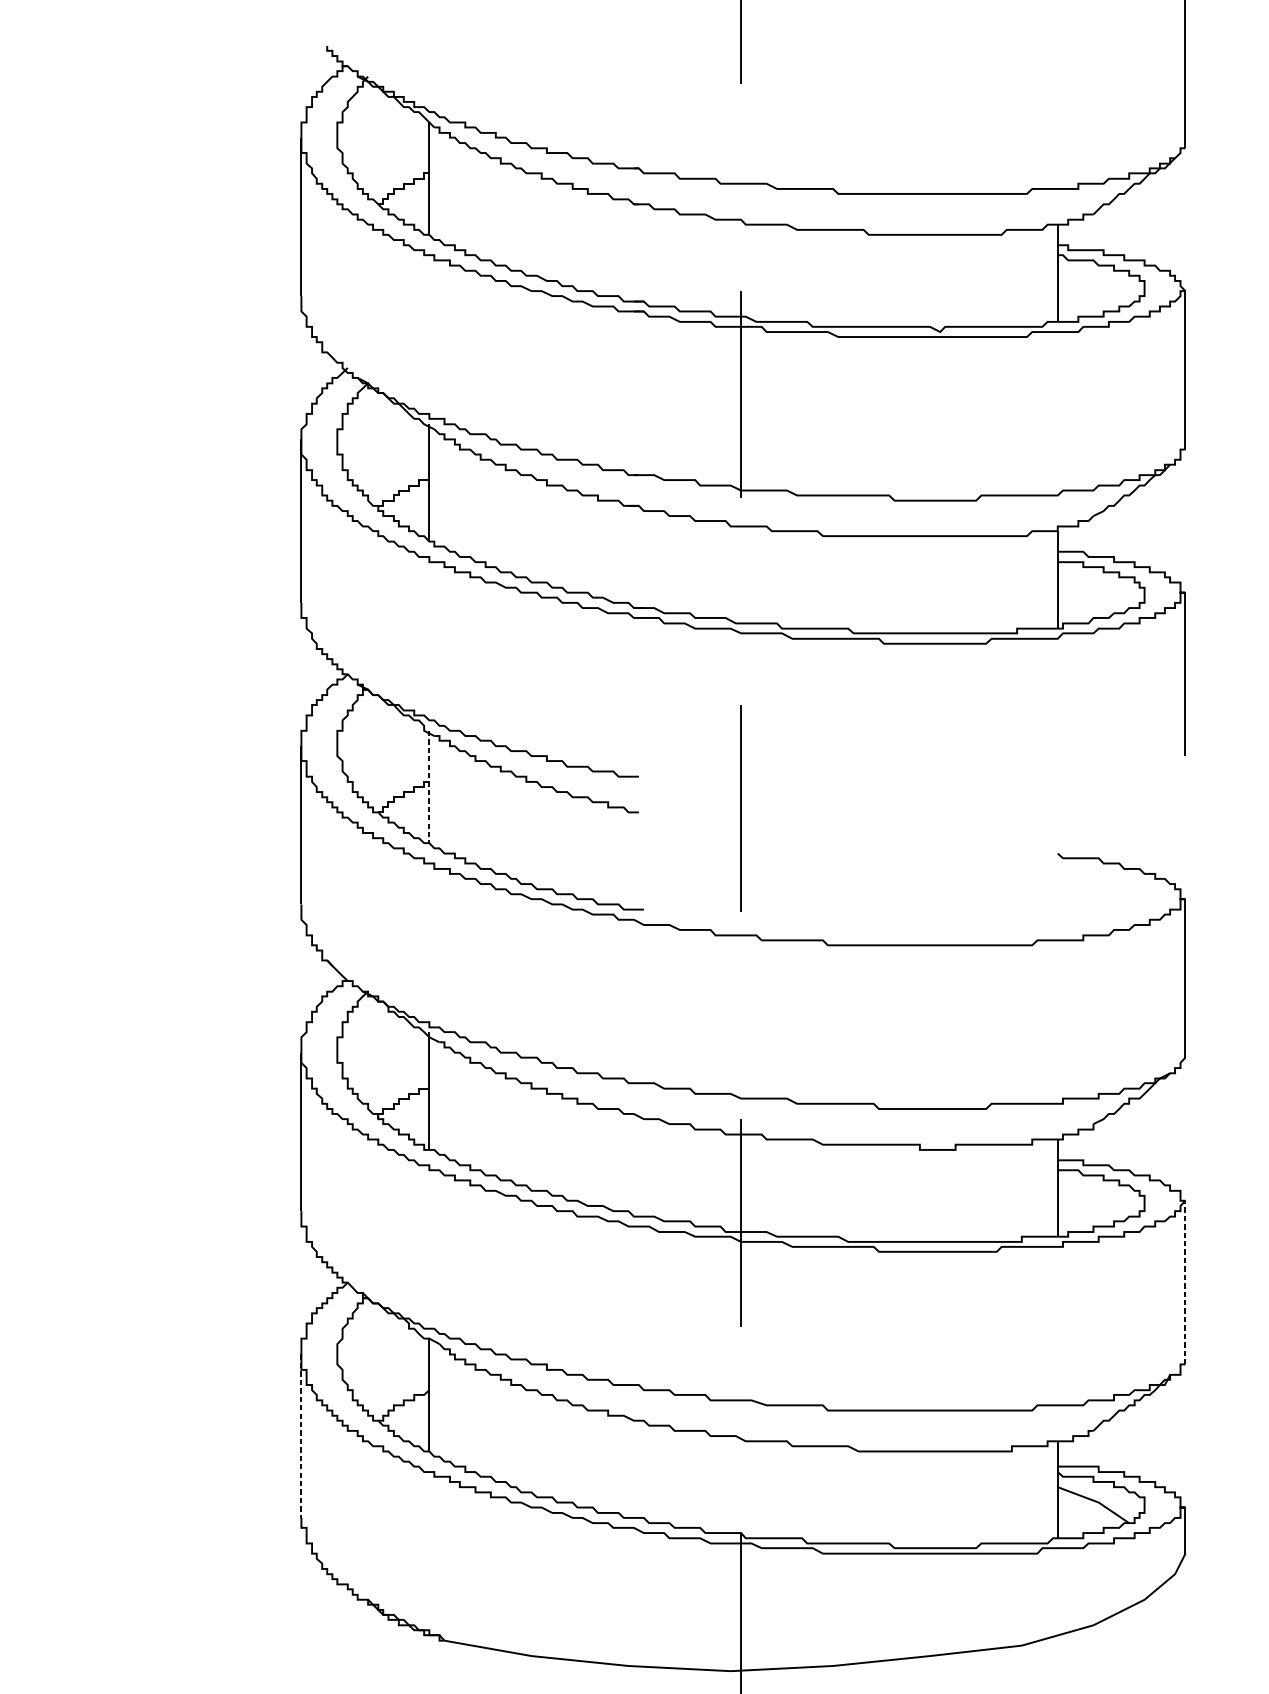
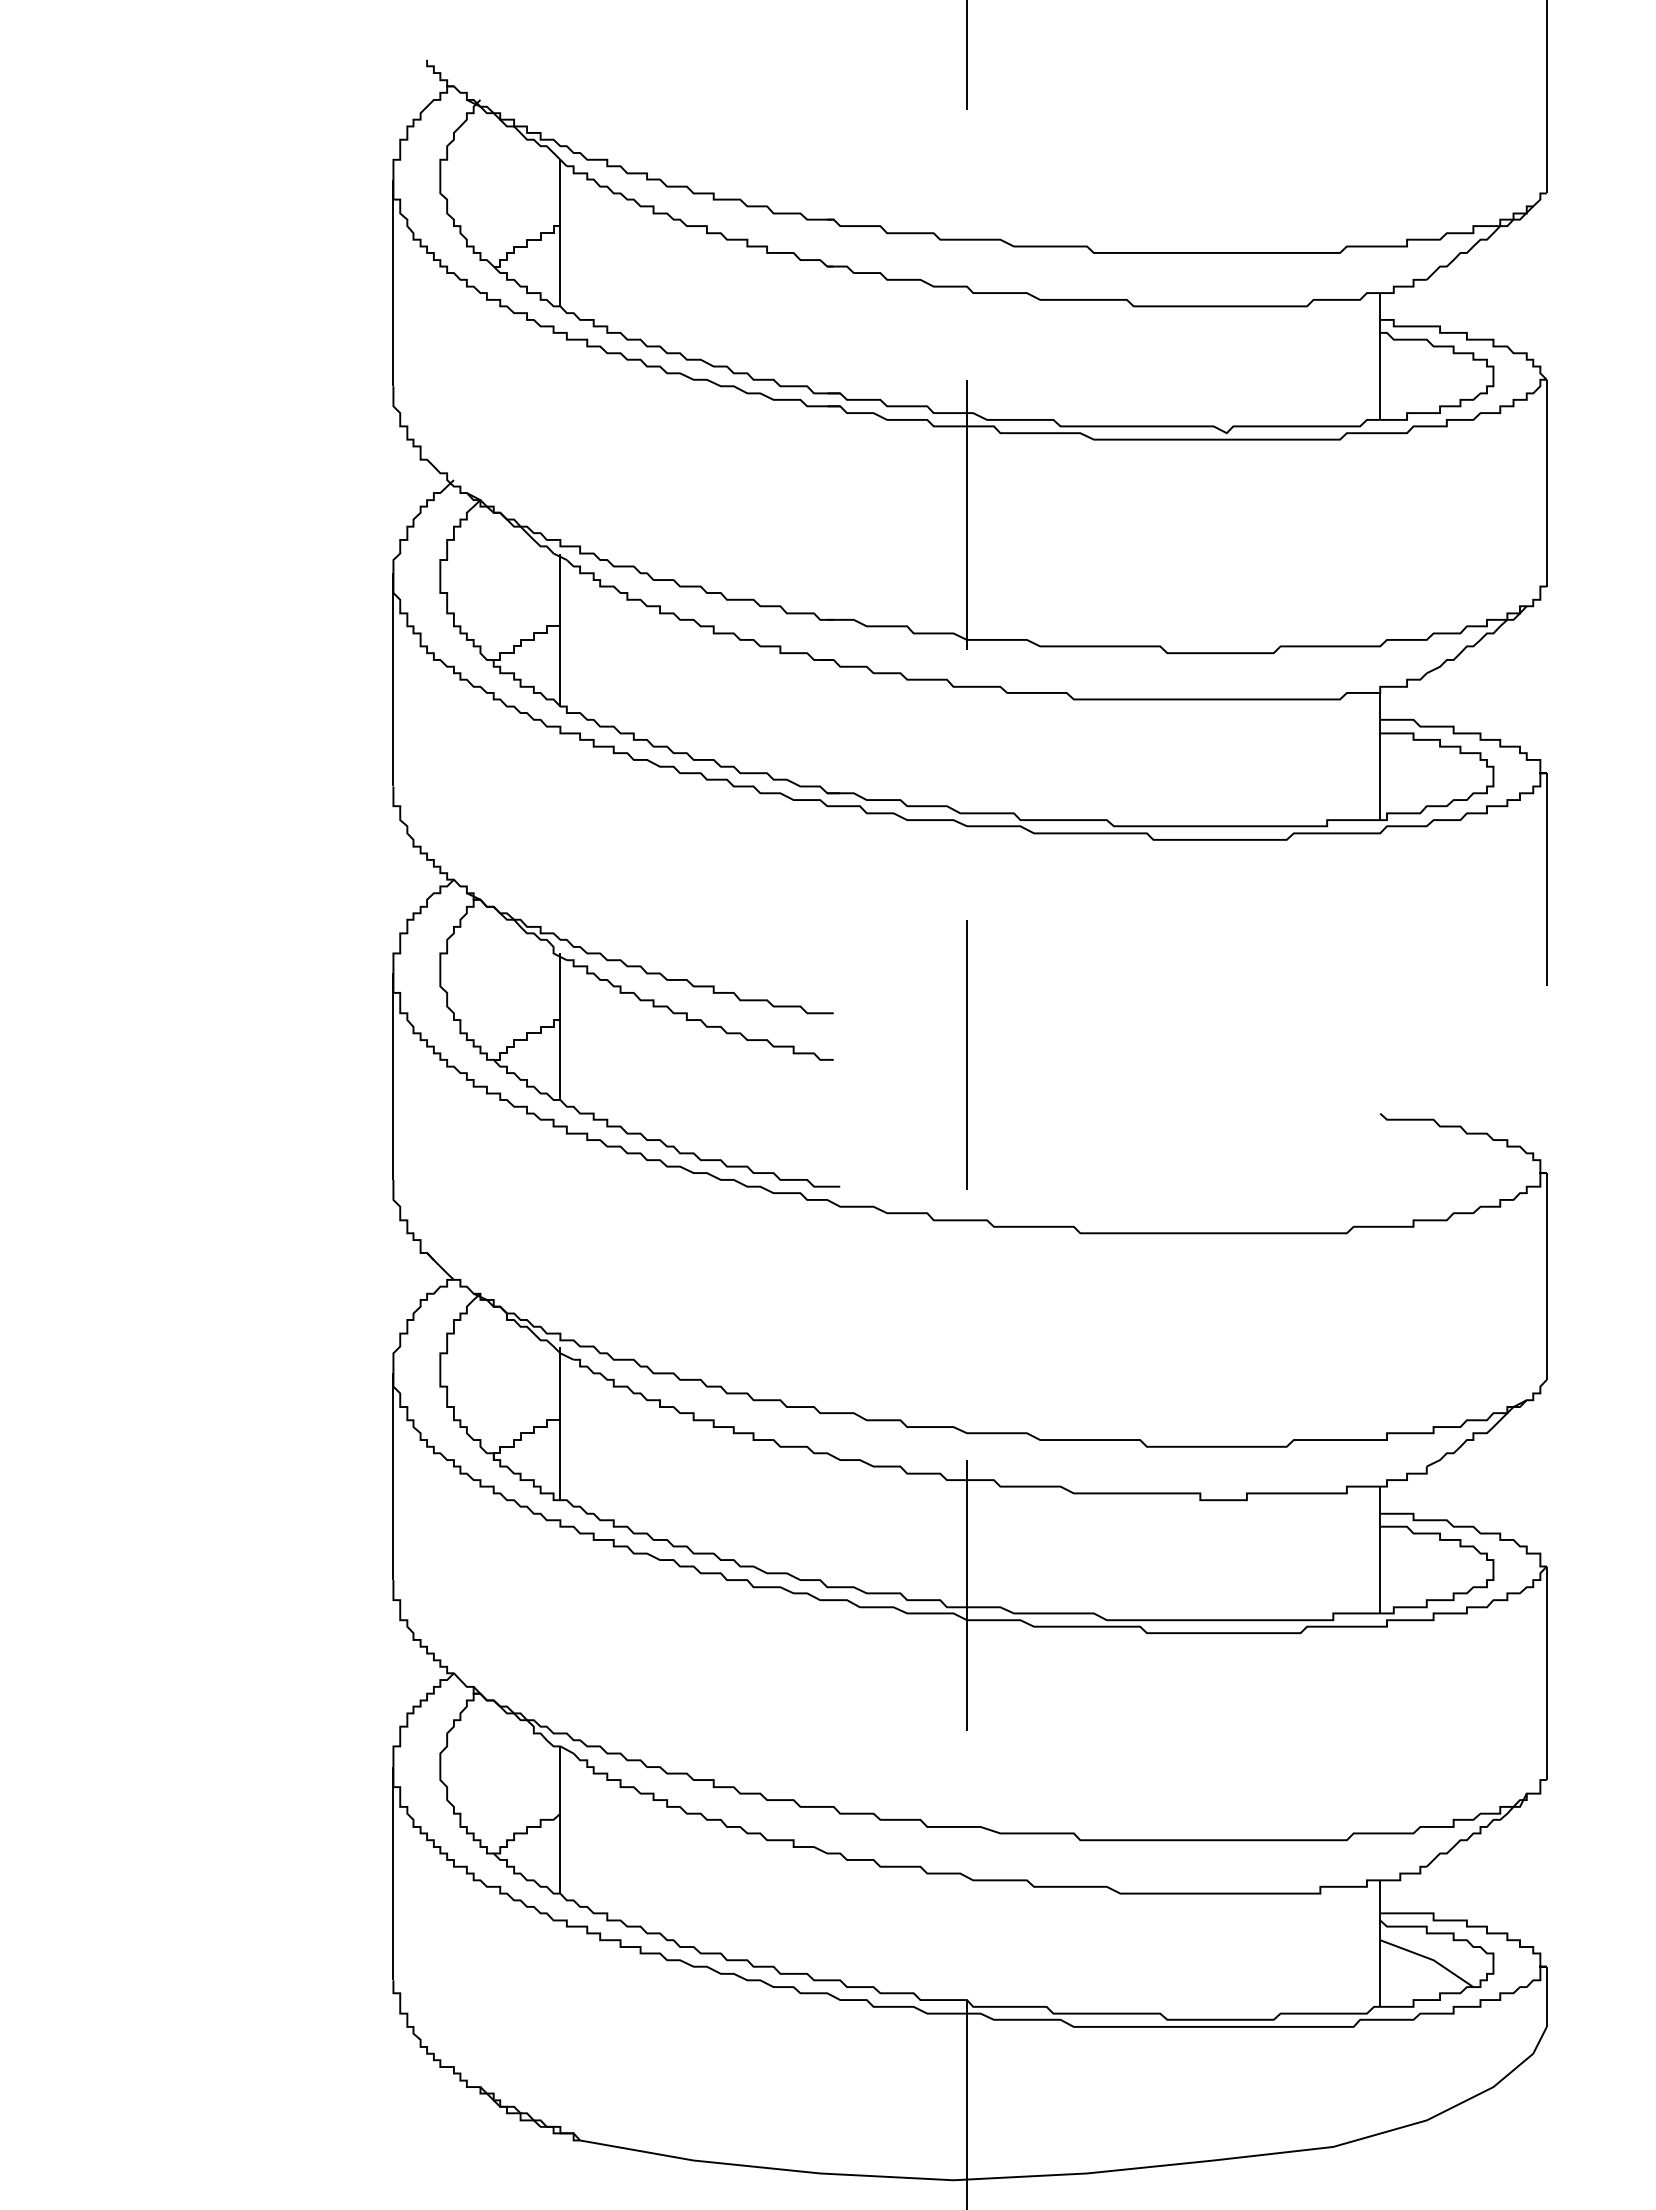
line: (429, 787) -> (560, 1027), dashed -> solid
line: (1185, 1282) -> (1546, 1673), dashed -> solid
line: (301, 1436) -> (393, 1873), dashed -> solid

